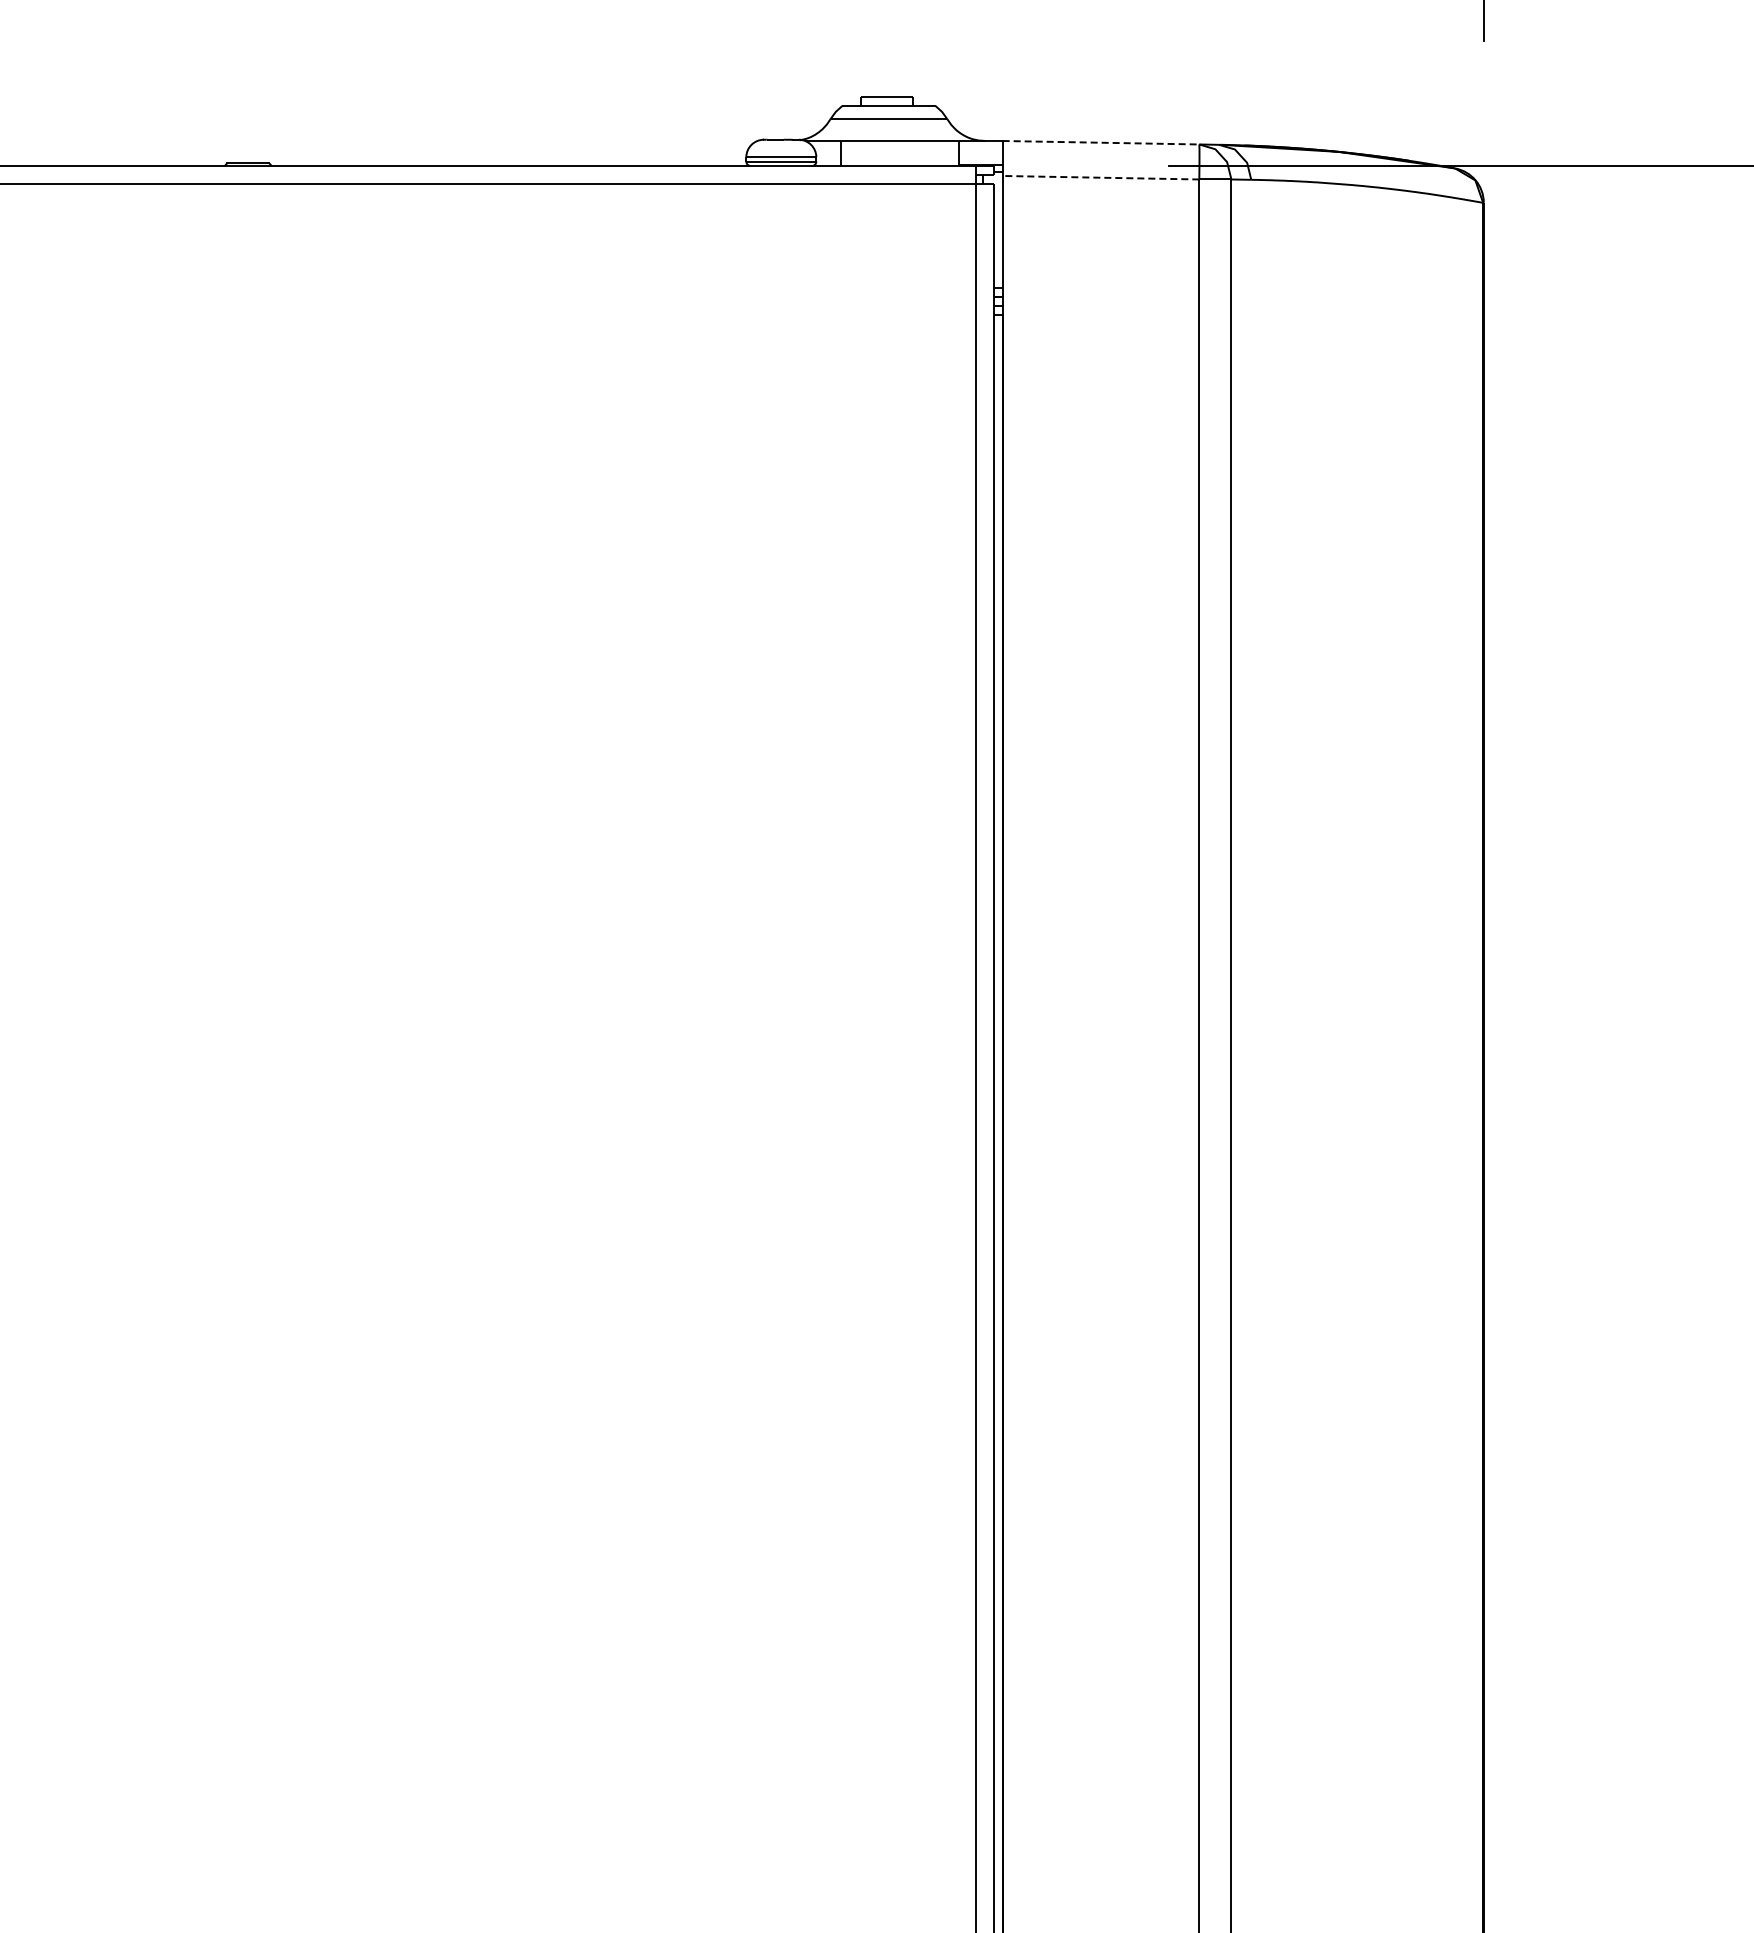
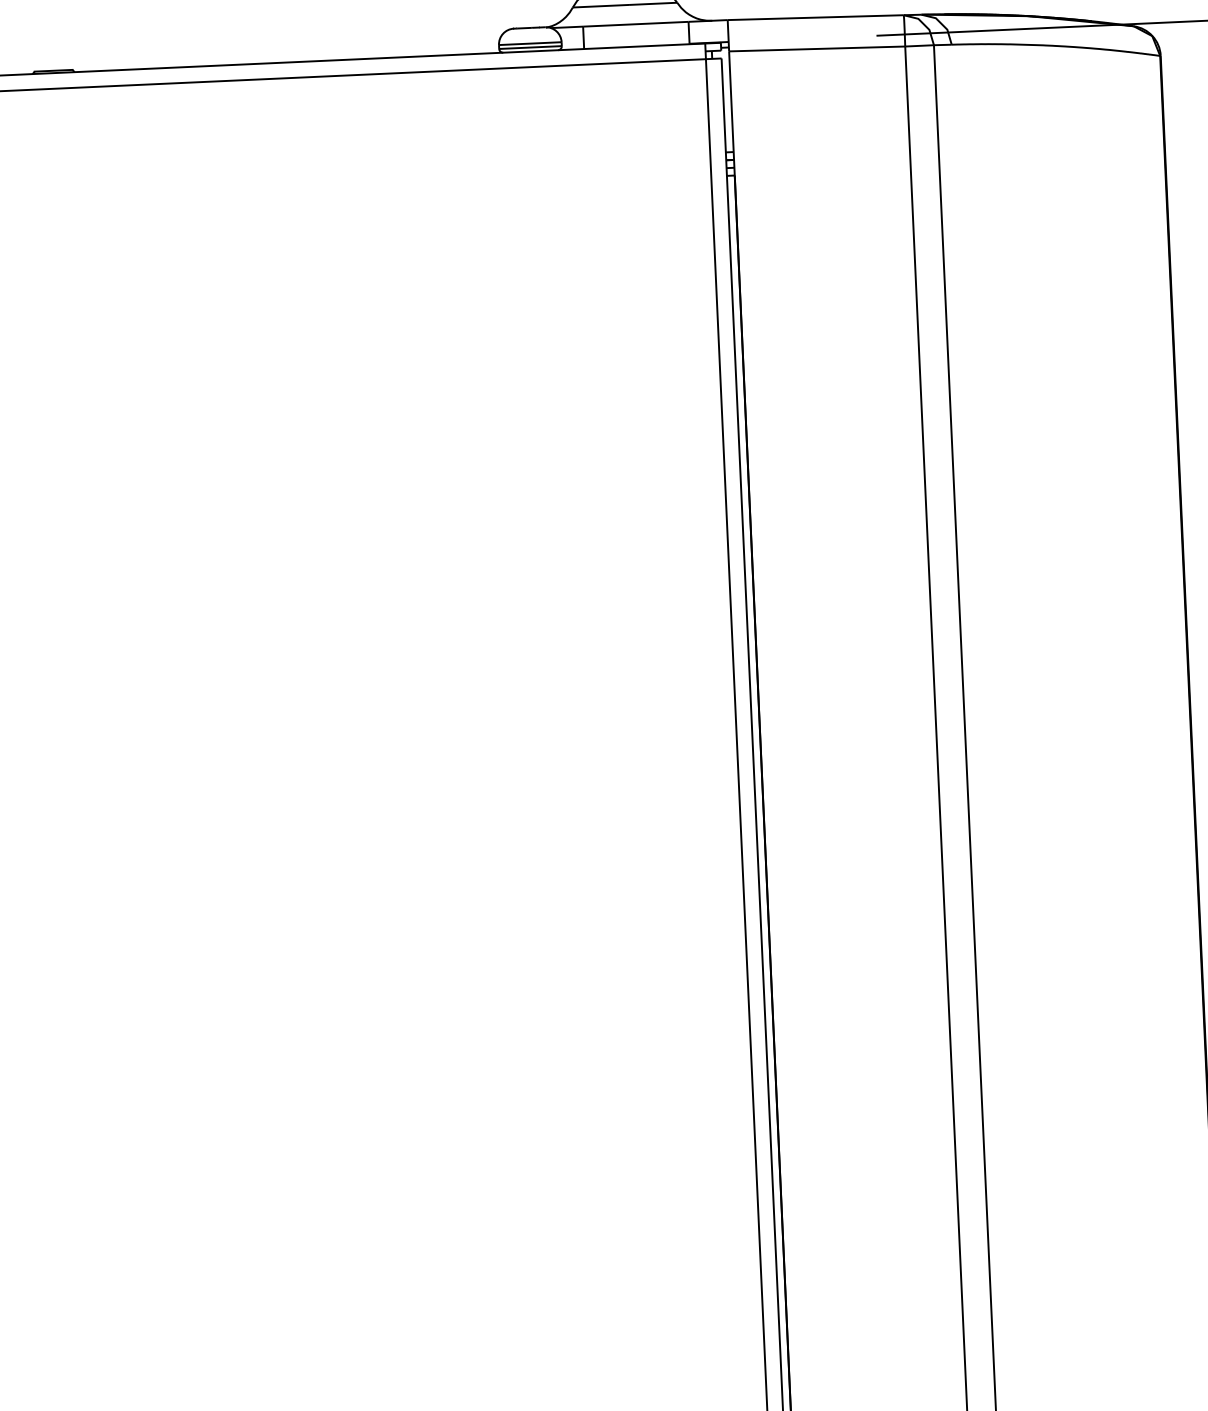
line: (1101, 142) -> (816, 17), dashed -> solid
line: (1100, 177) -> (816, 48), dashed -> solid

